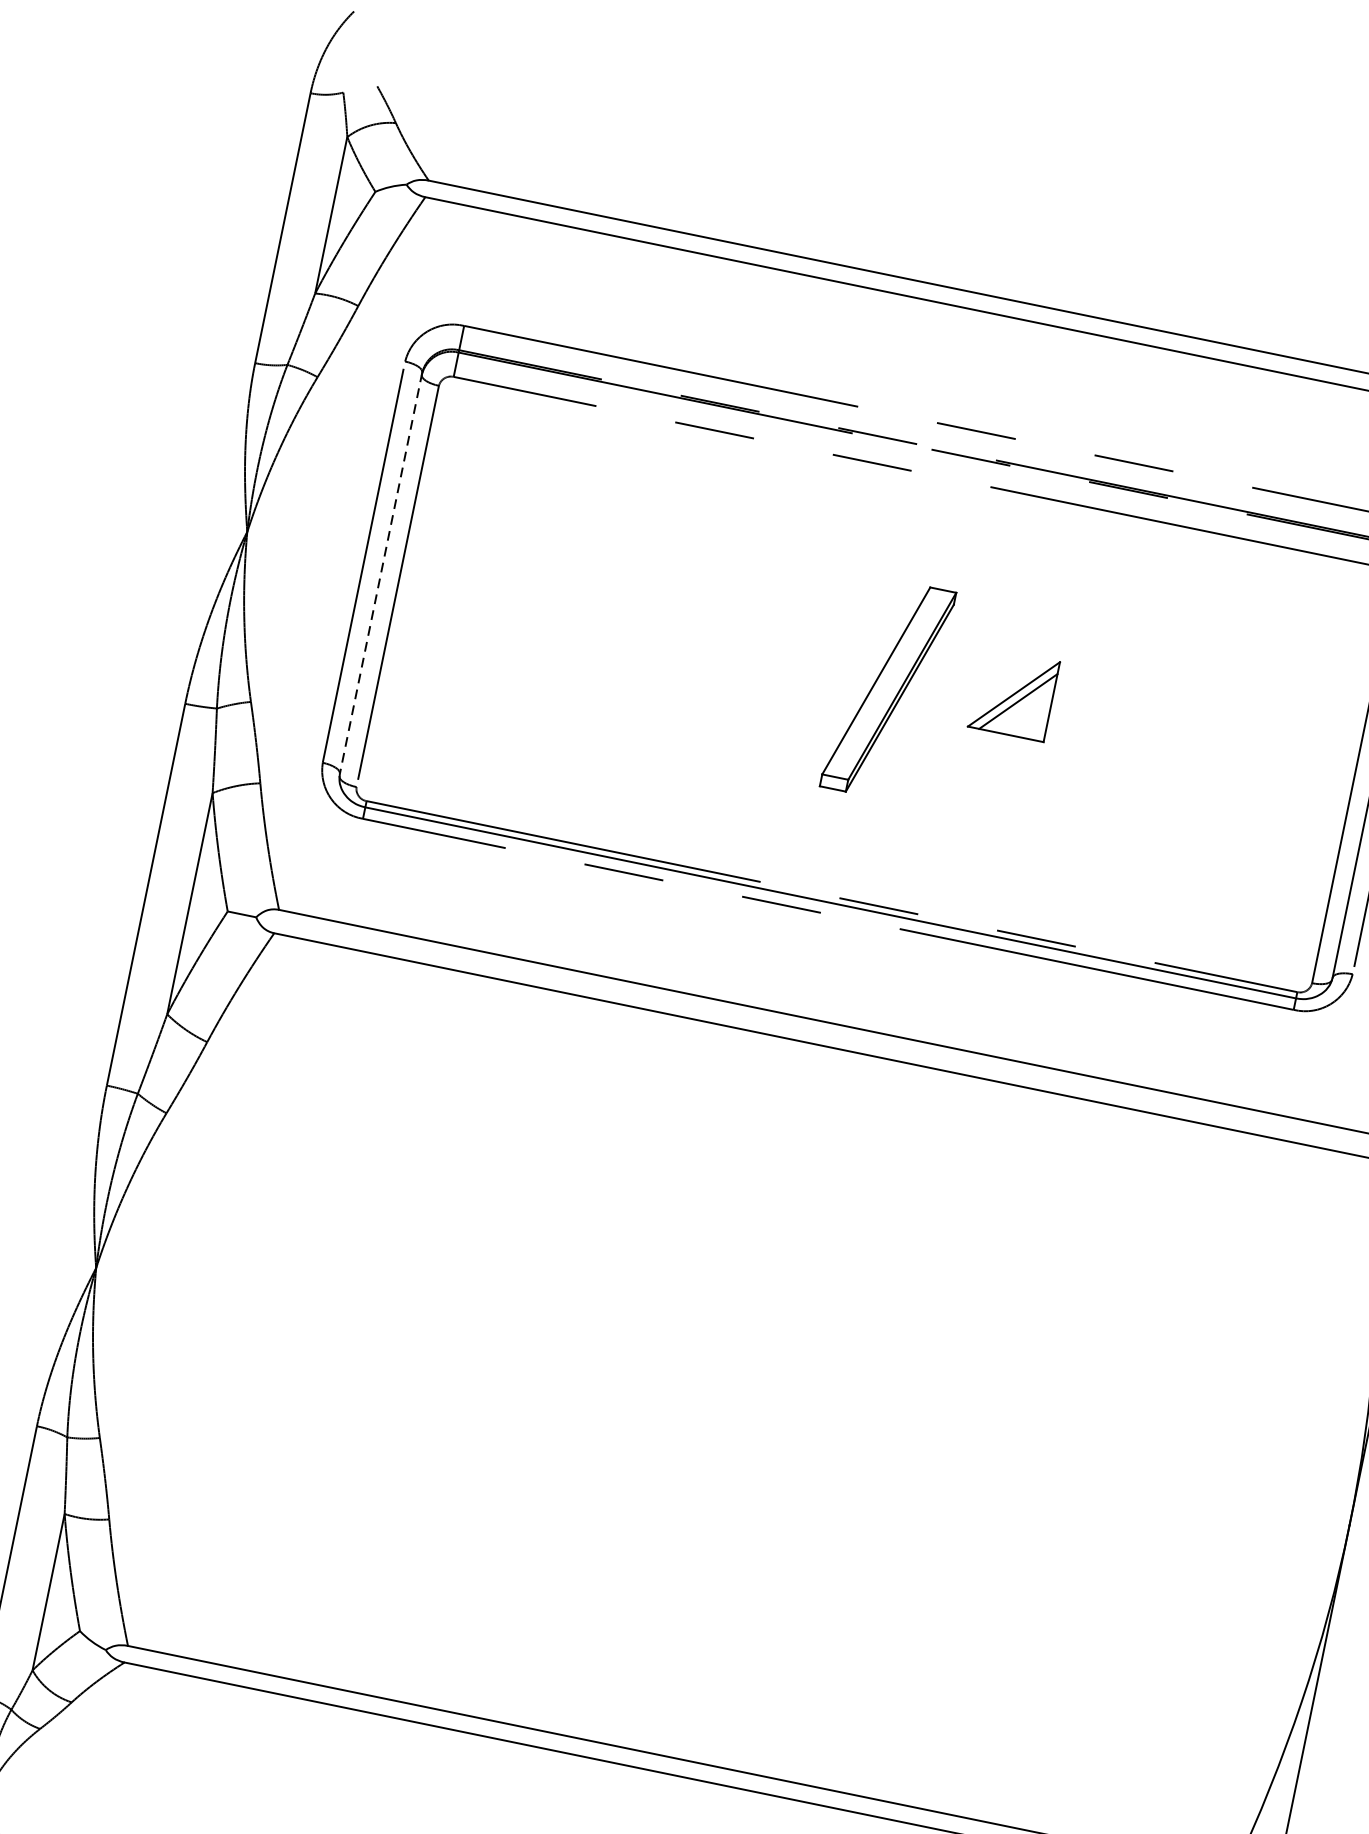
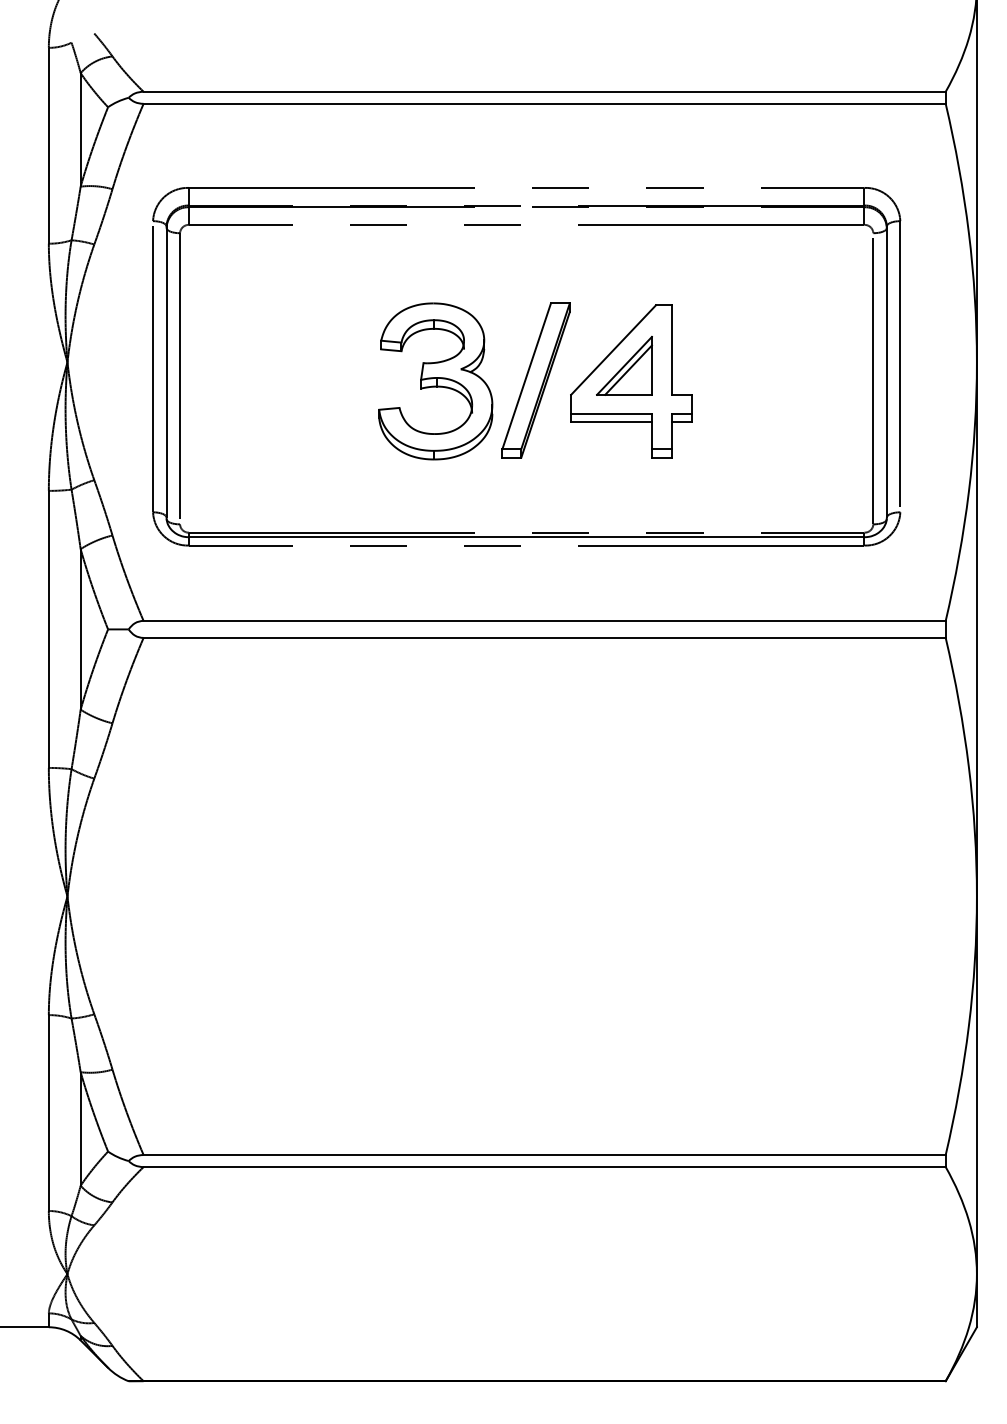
line: (381, 572) -> (166, 371), dashed -> solid
part: (749, 662) -> (435, 381), added
part: (1019, 717) -> (631, 381), added

